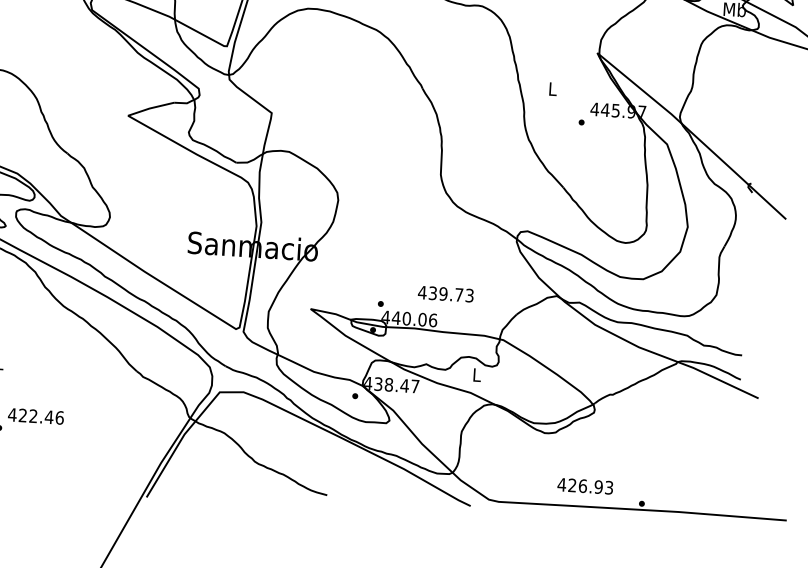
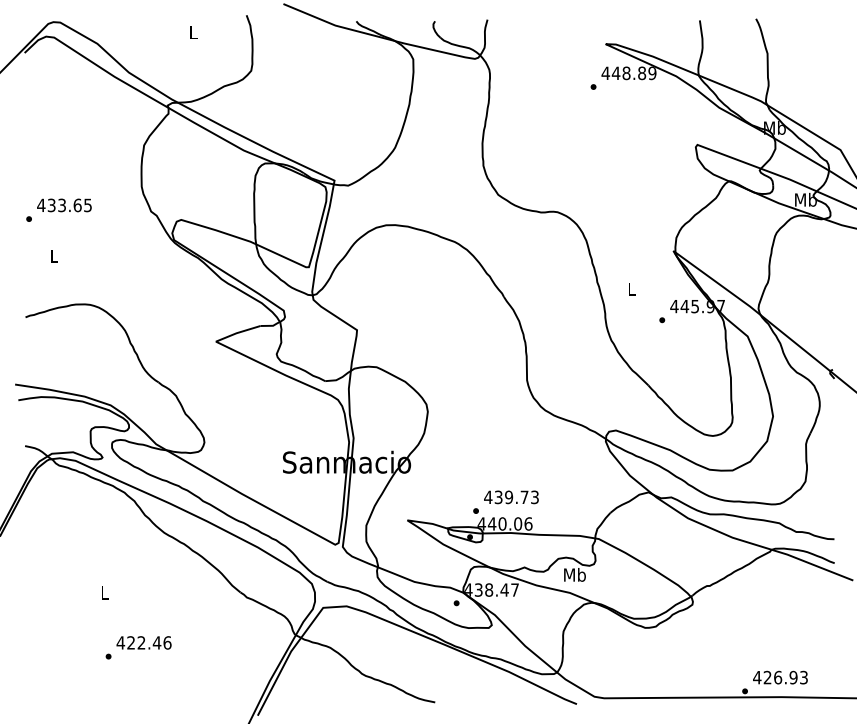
text: (445, 294) -> (511, 497), moved
text: (476, 374) -> (574, 574), L -> Mb
text: (585, 486) -> (780, 677), moved

